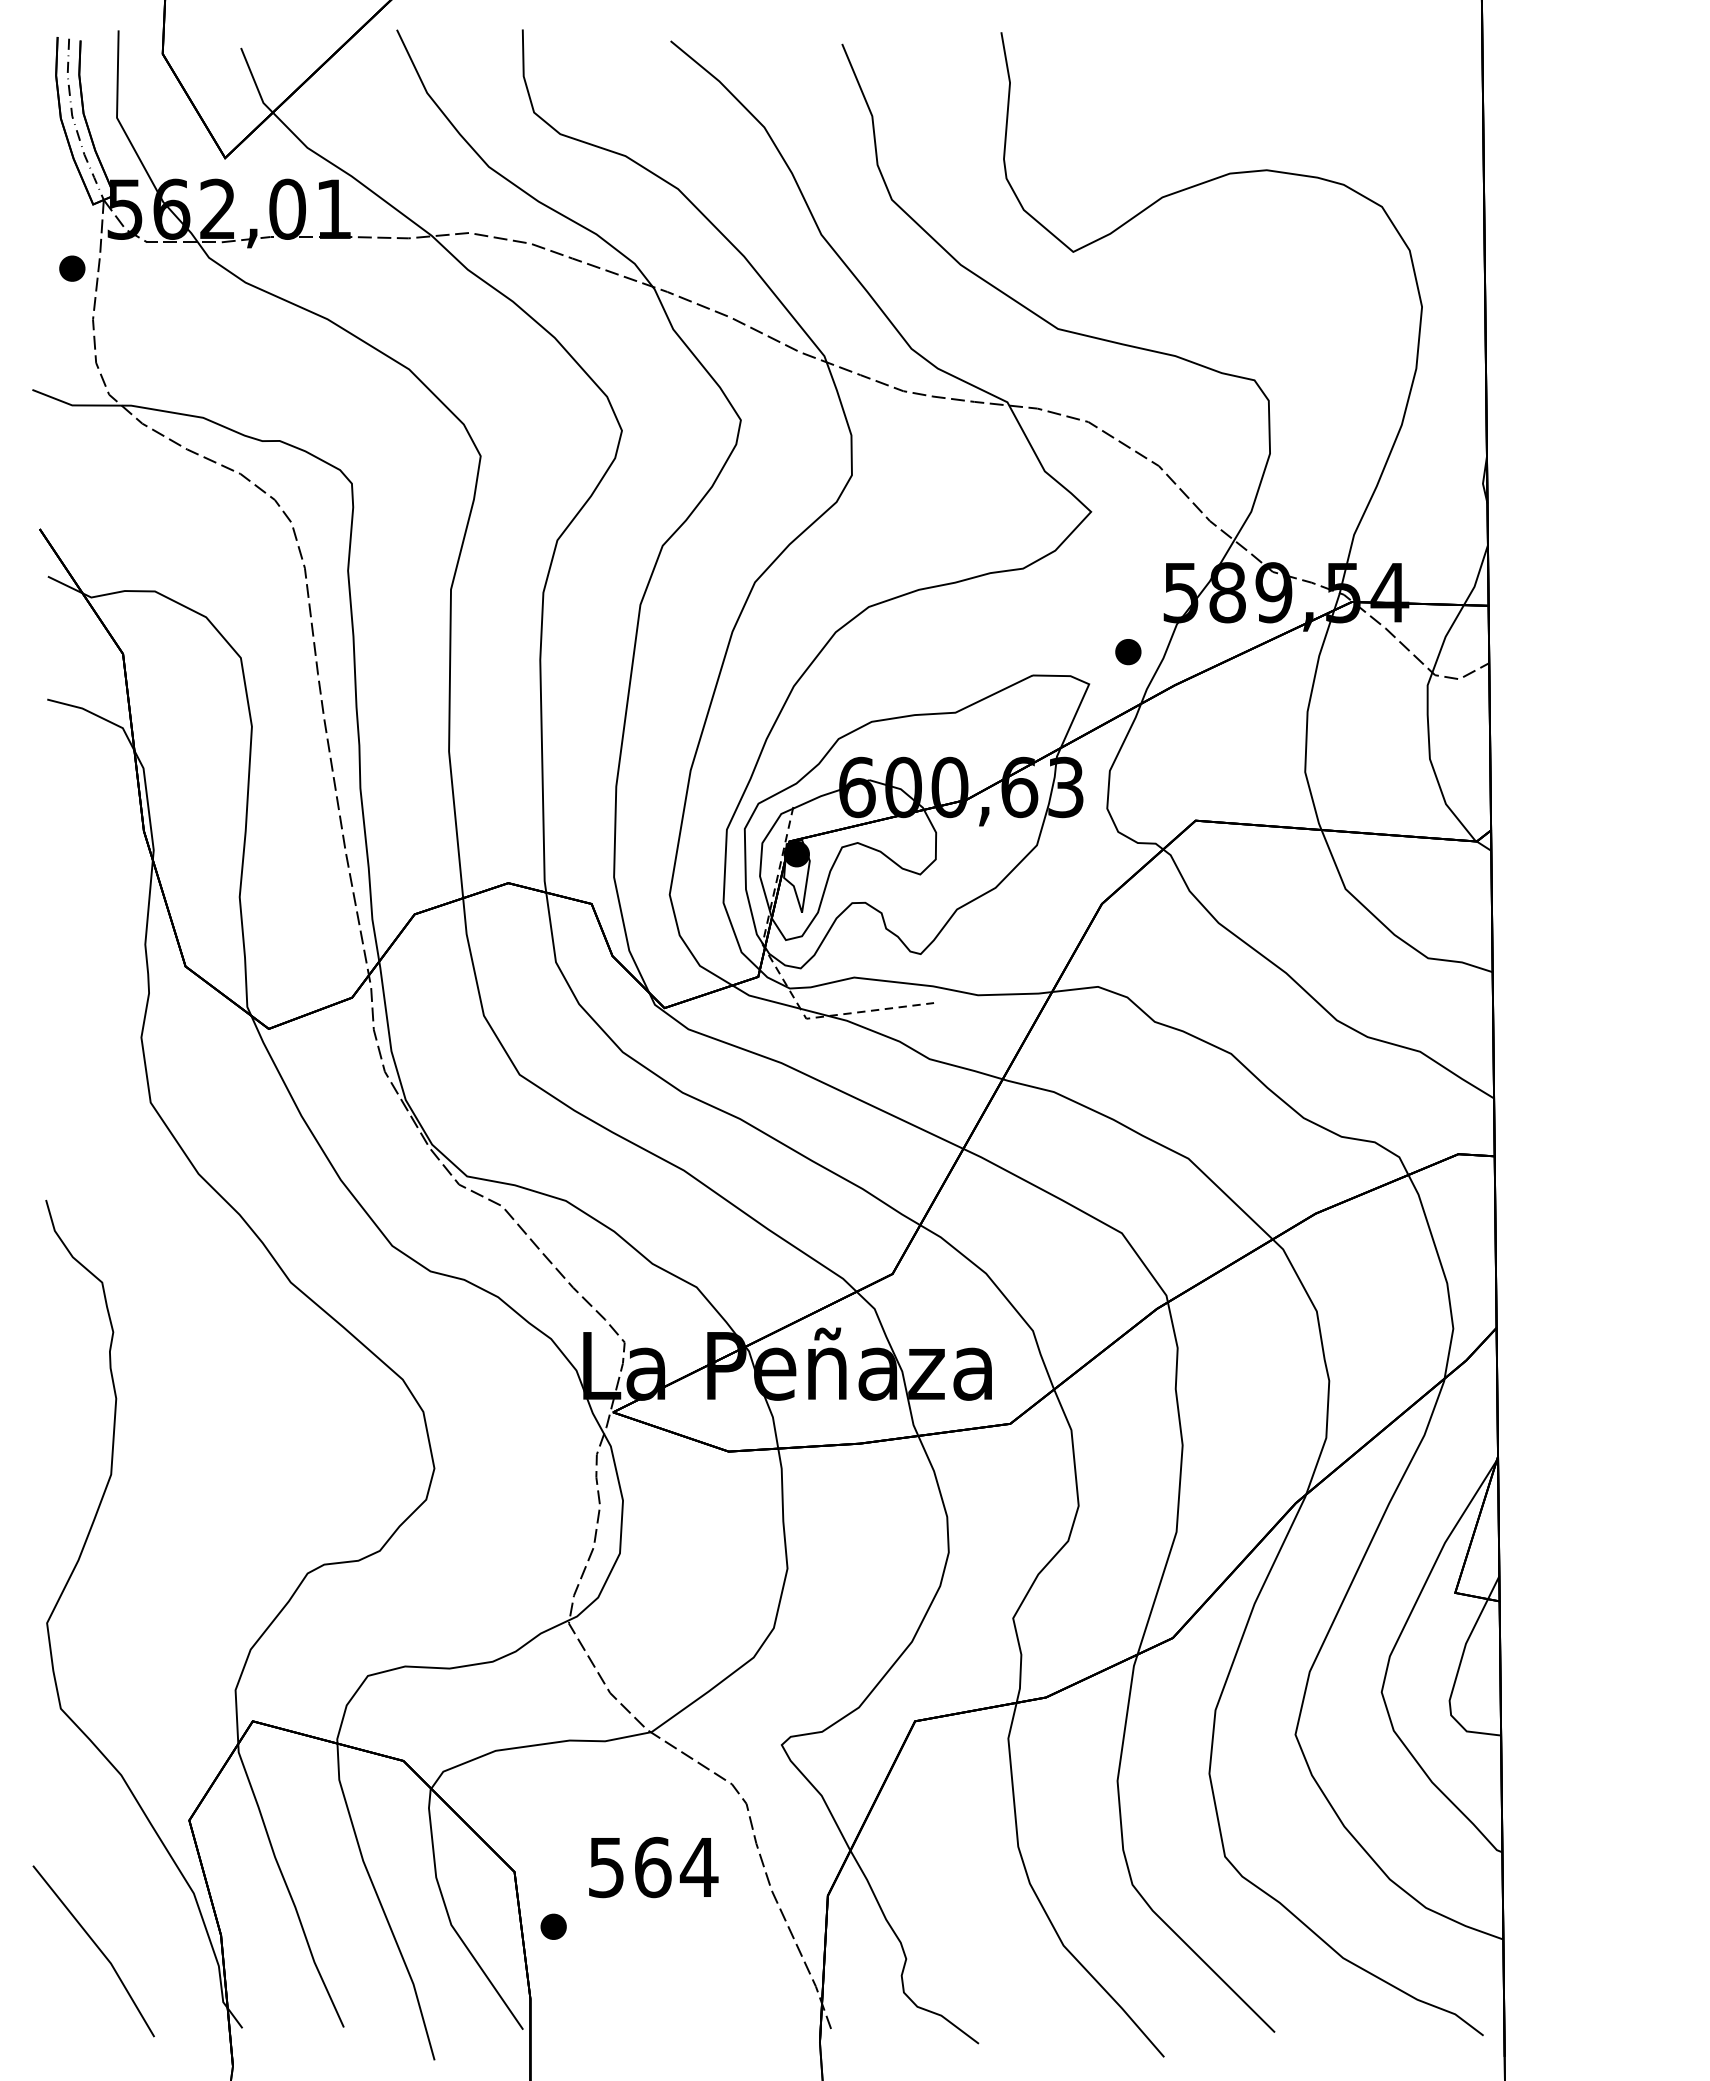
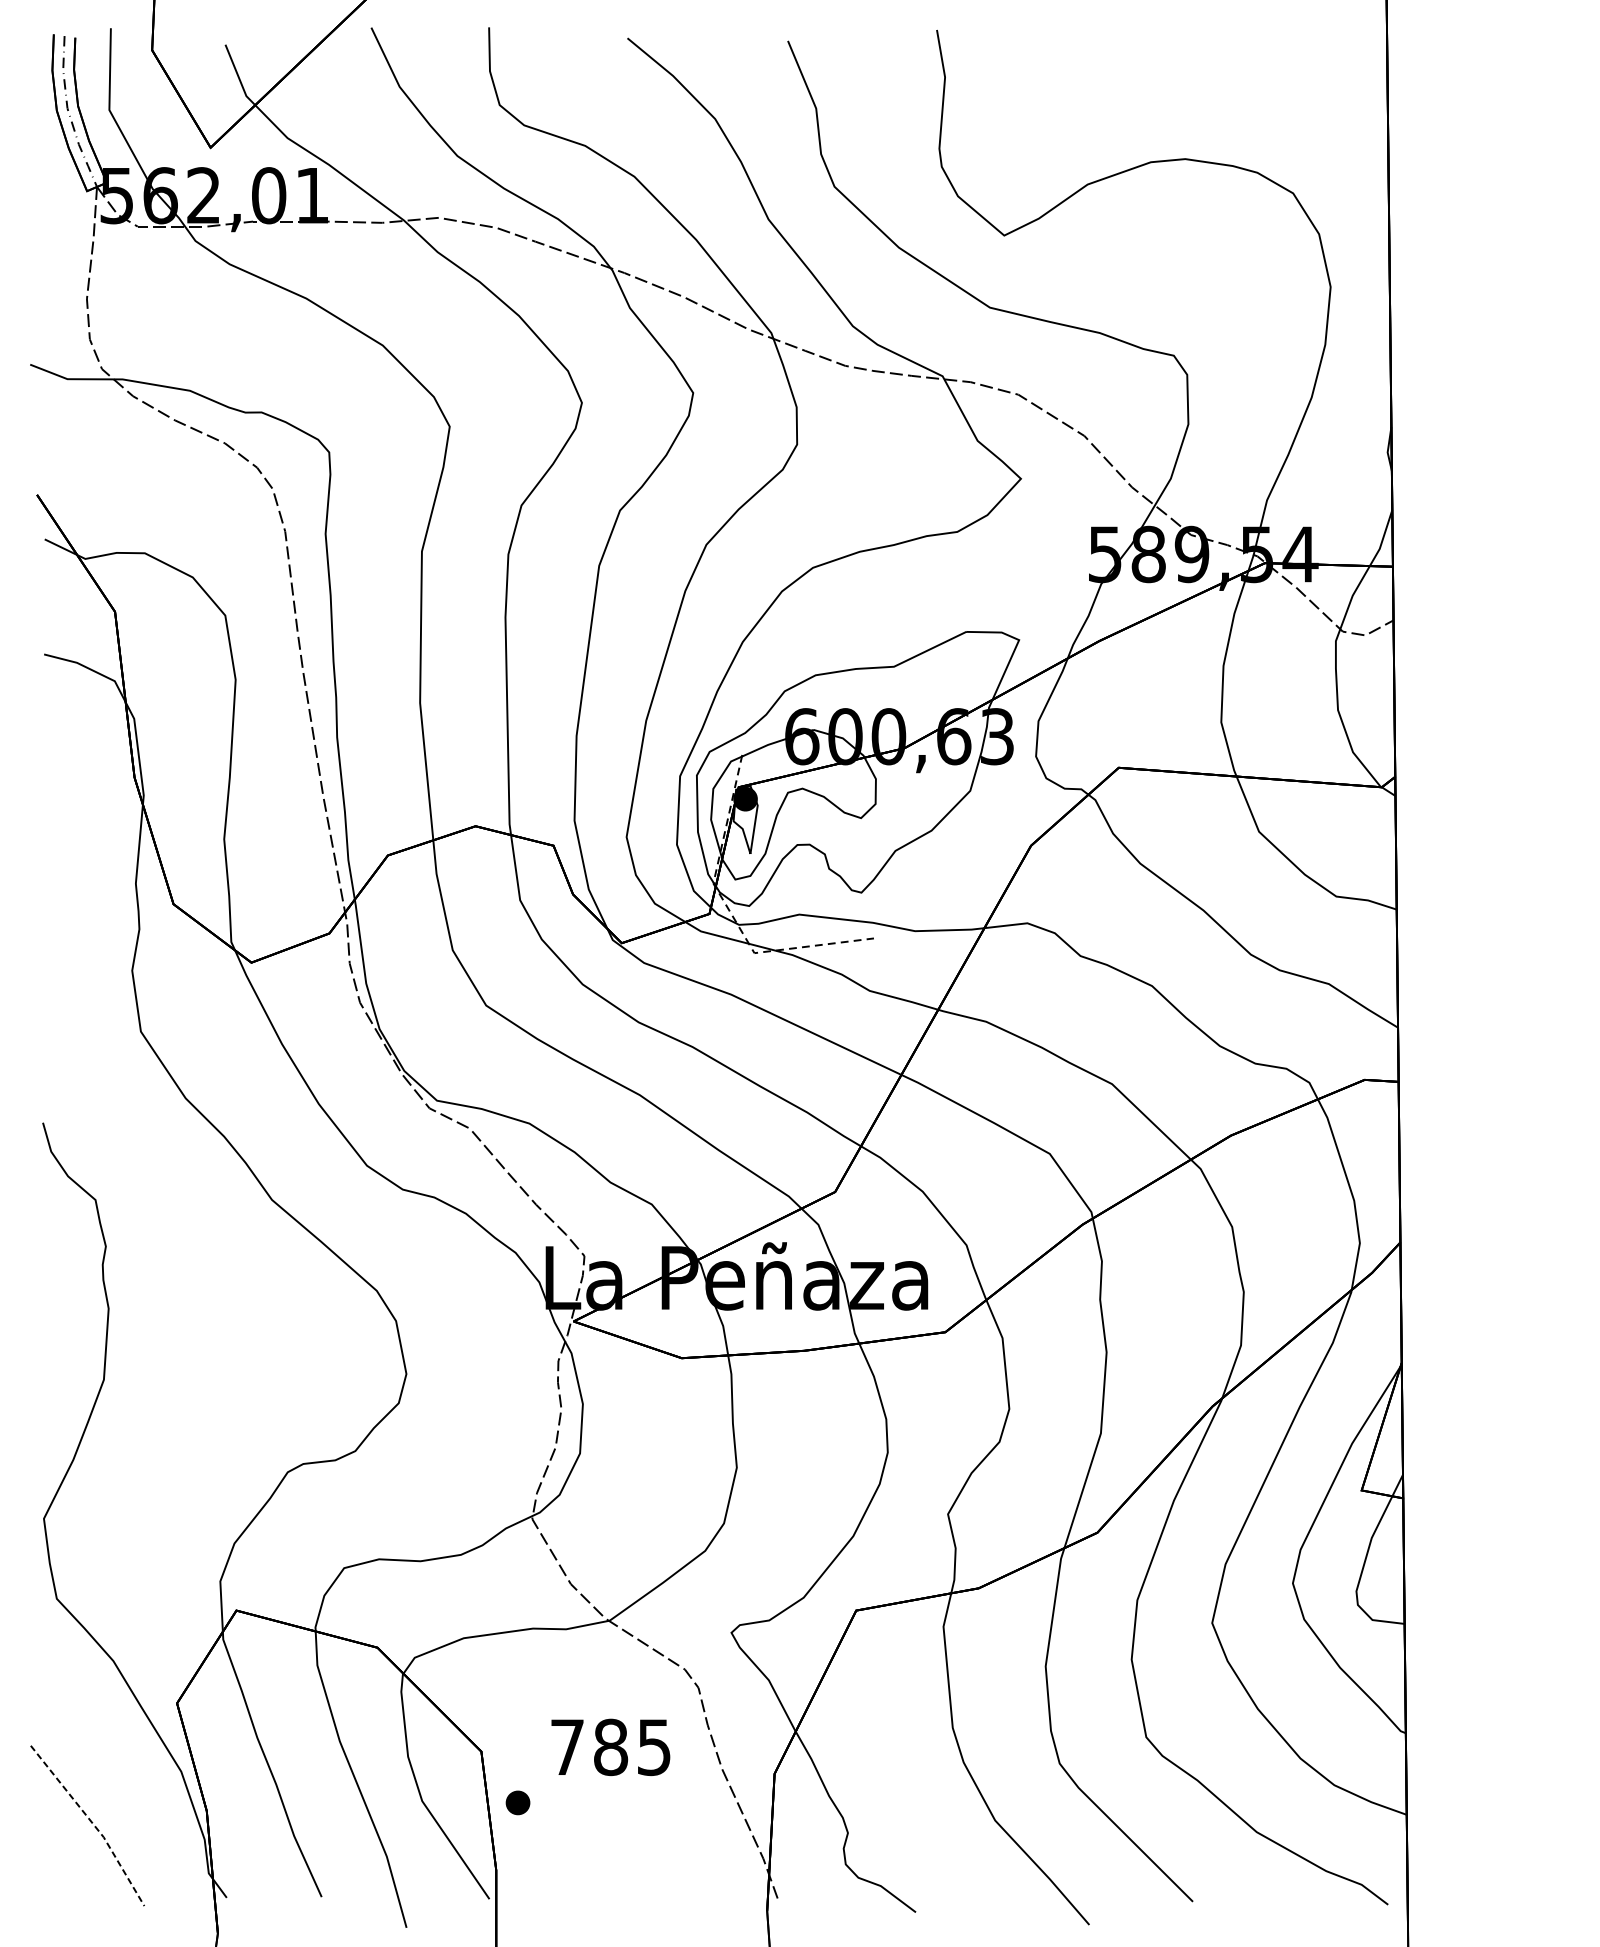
part: (72, 268) -> (67, 251), removed
part: (1128, 652) -> (1055, 610), removed
text: (653, 1867) -> (611, 1747), 564 -> 785
line: (99, 1948) -> (93, 1823), solid -> dashed

